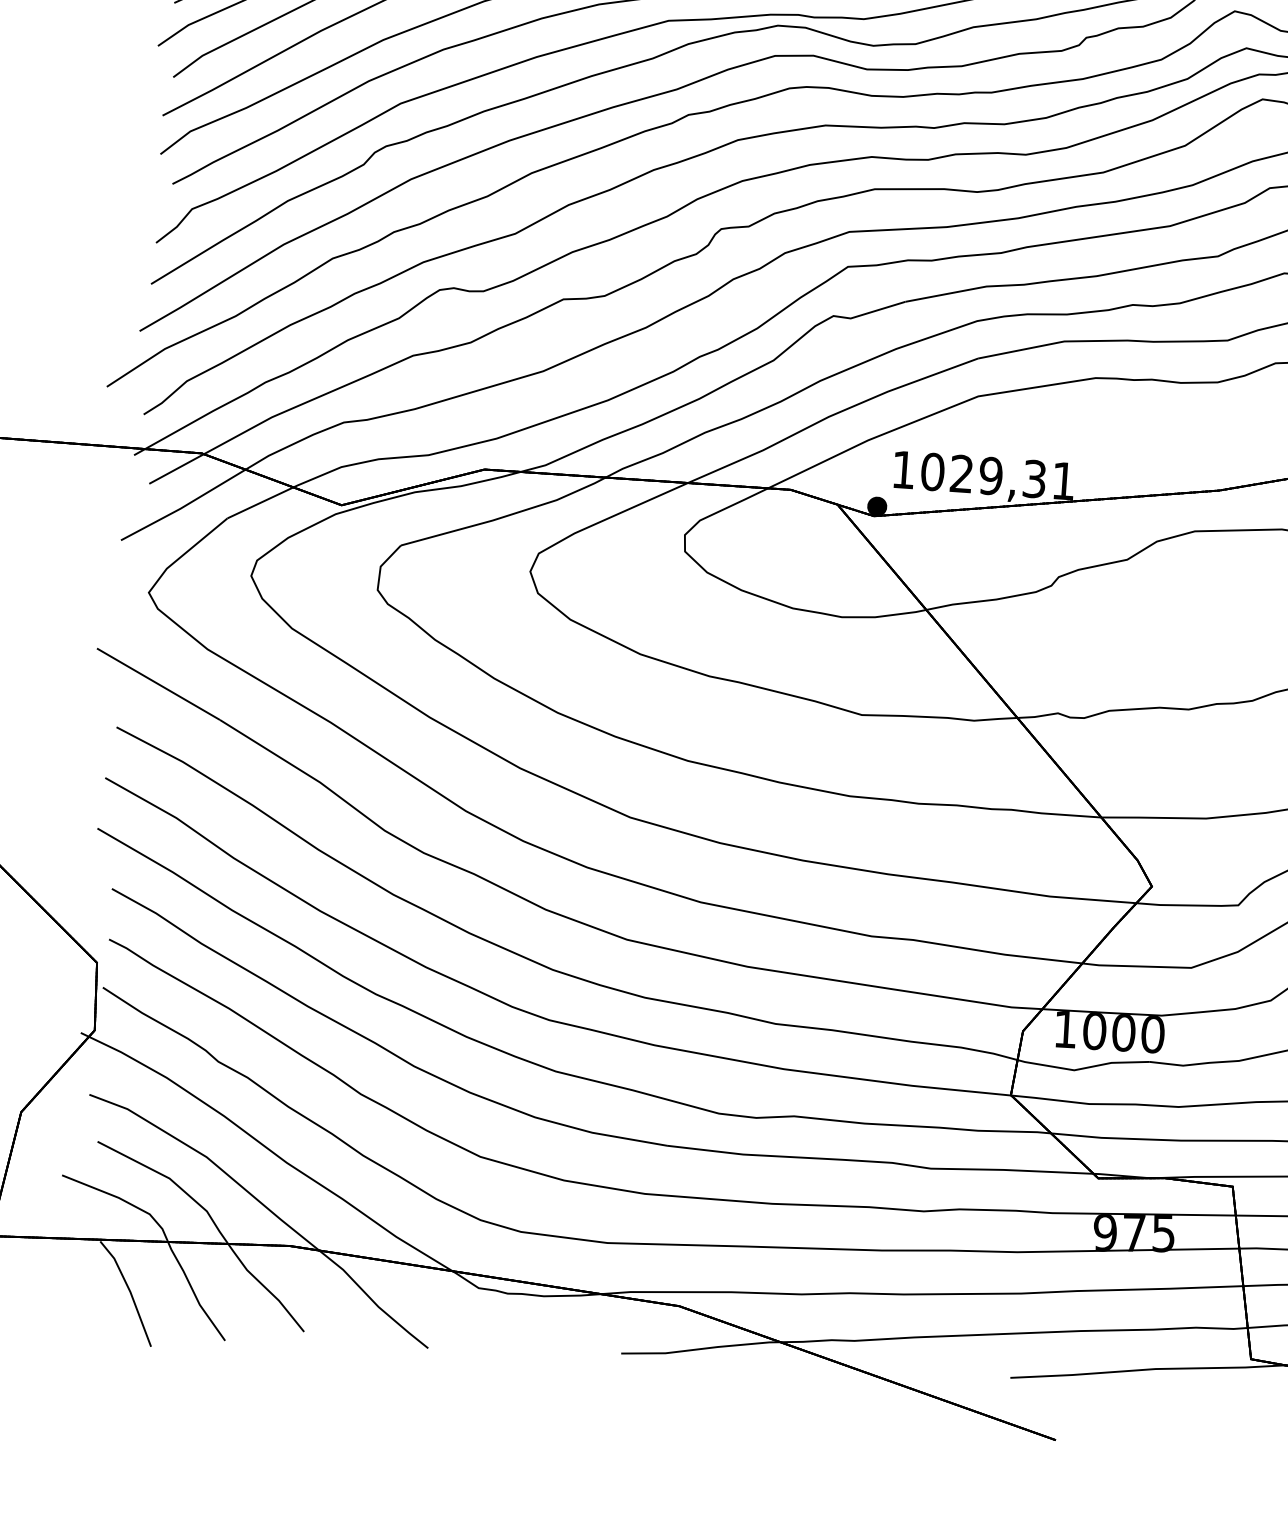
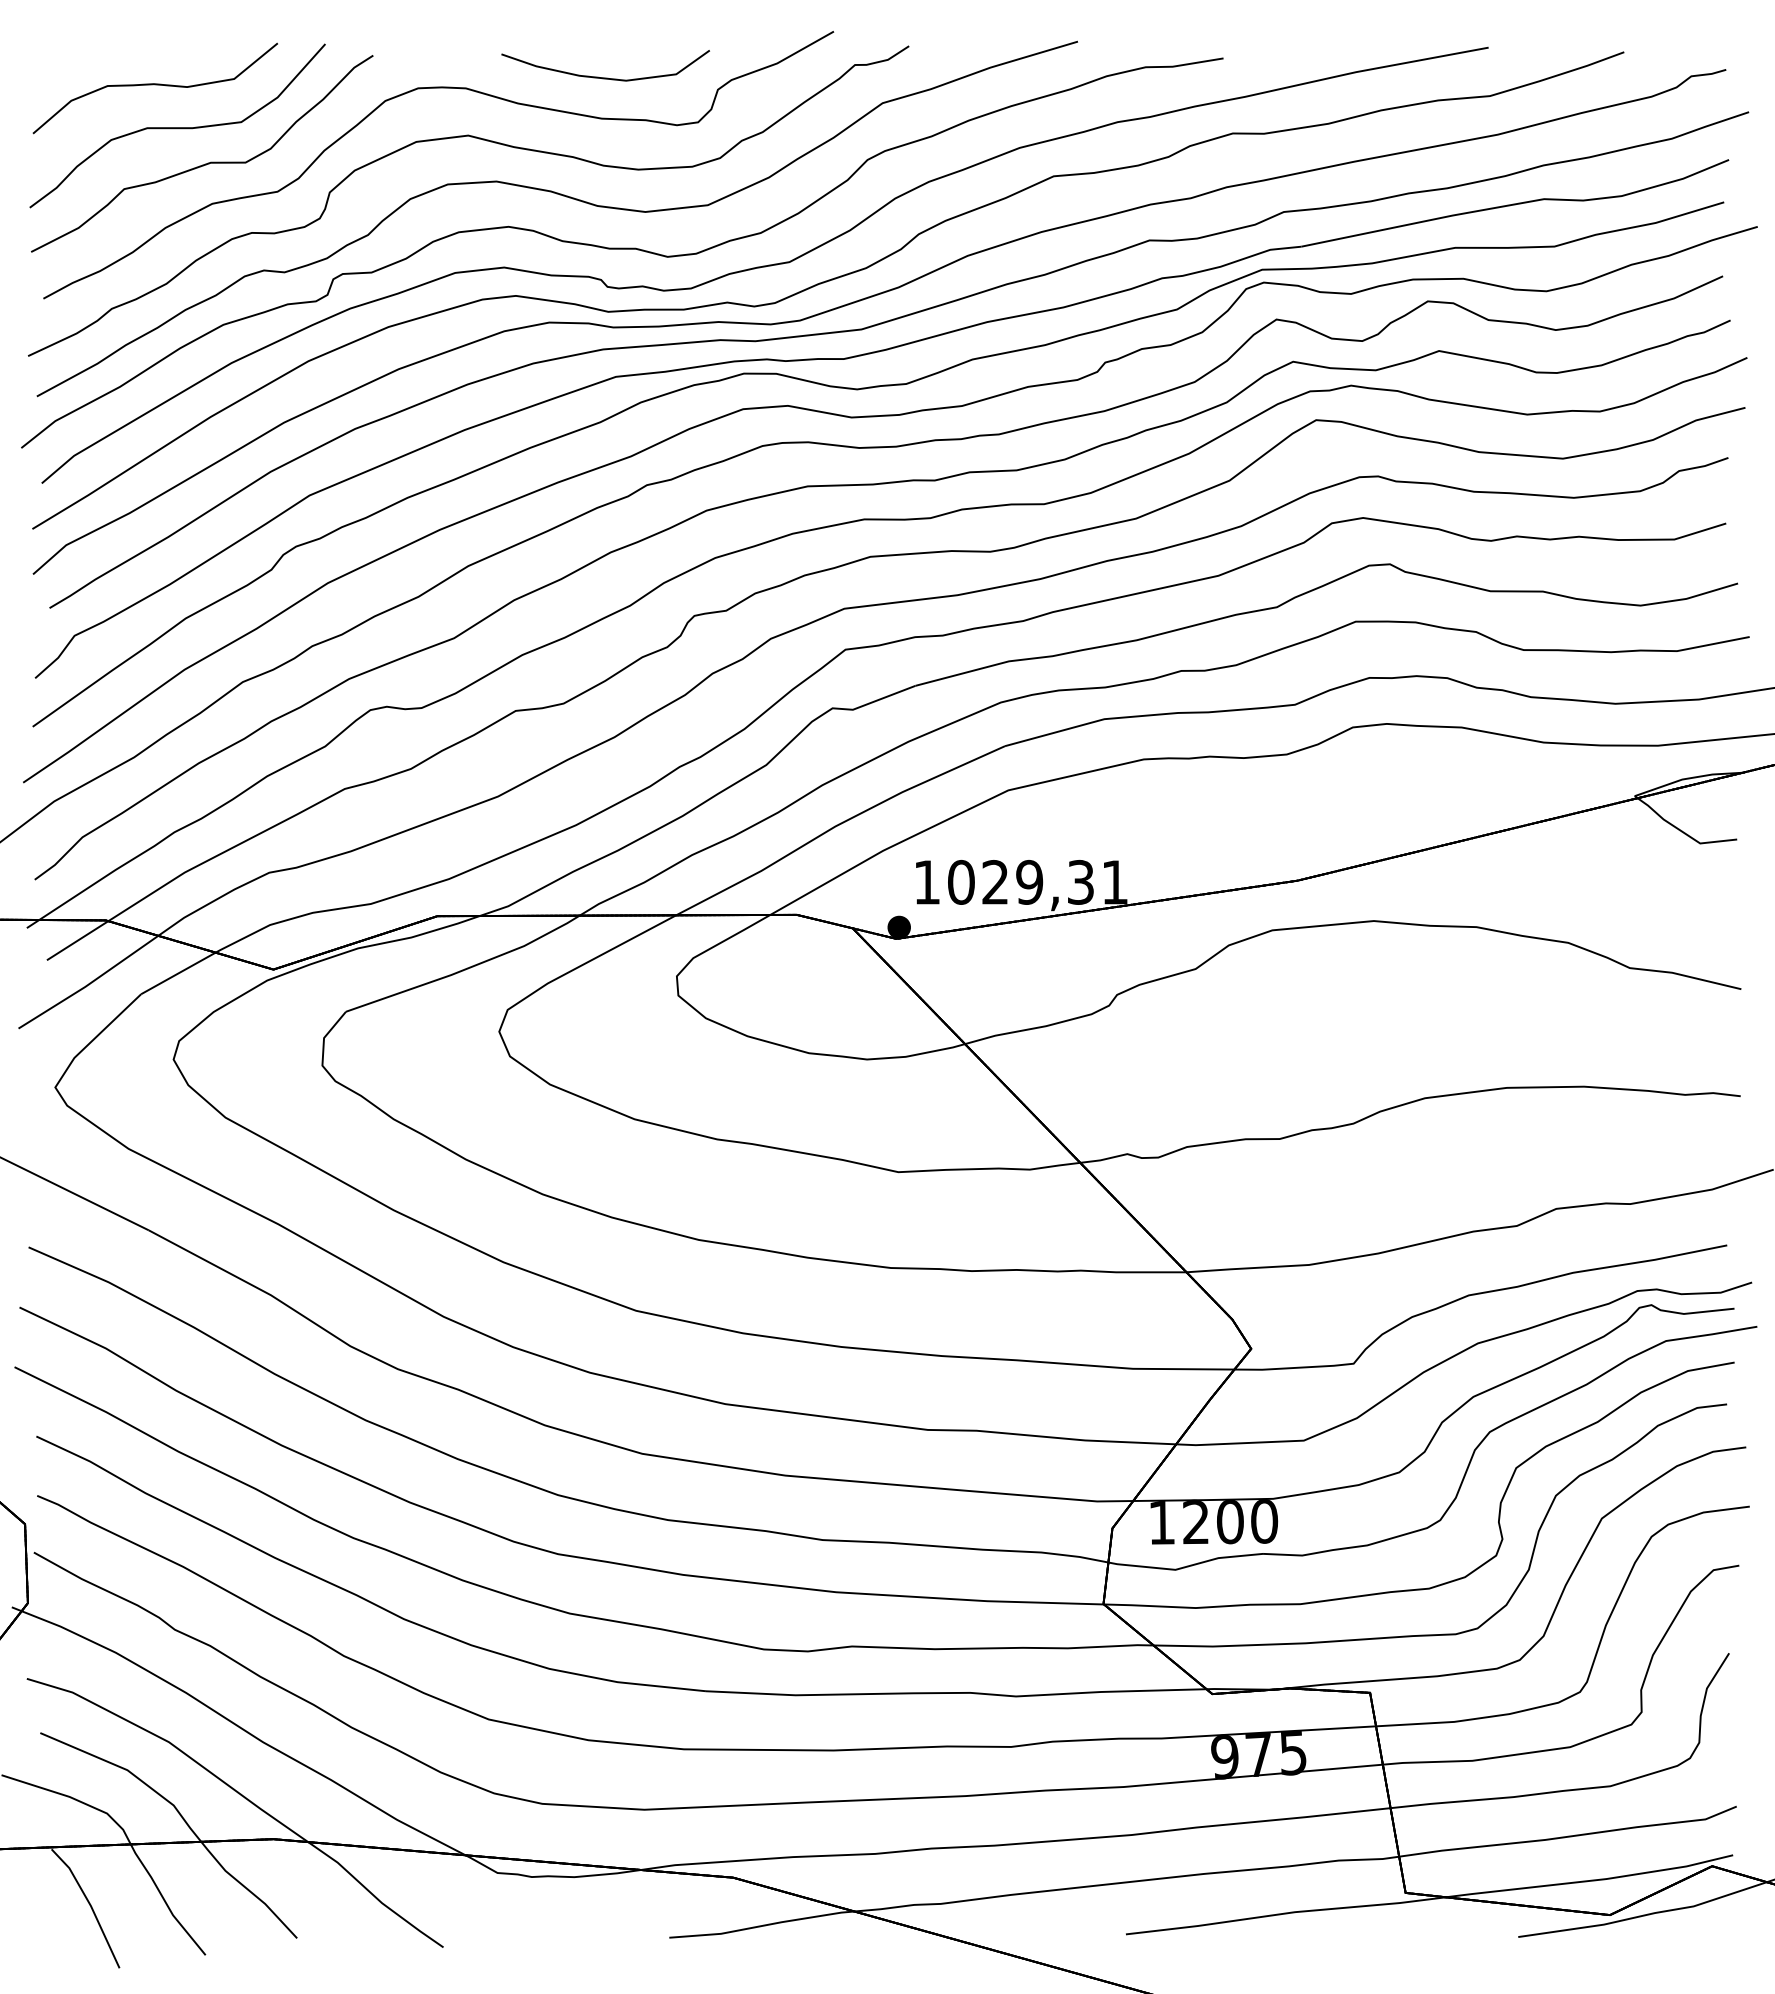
text: (1094, 1031) -> (1195, 1522), 1000 -> 1200

